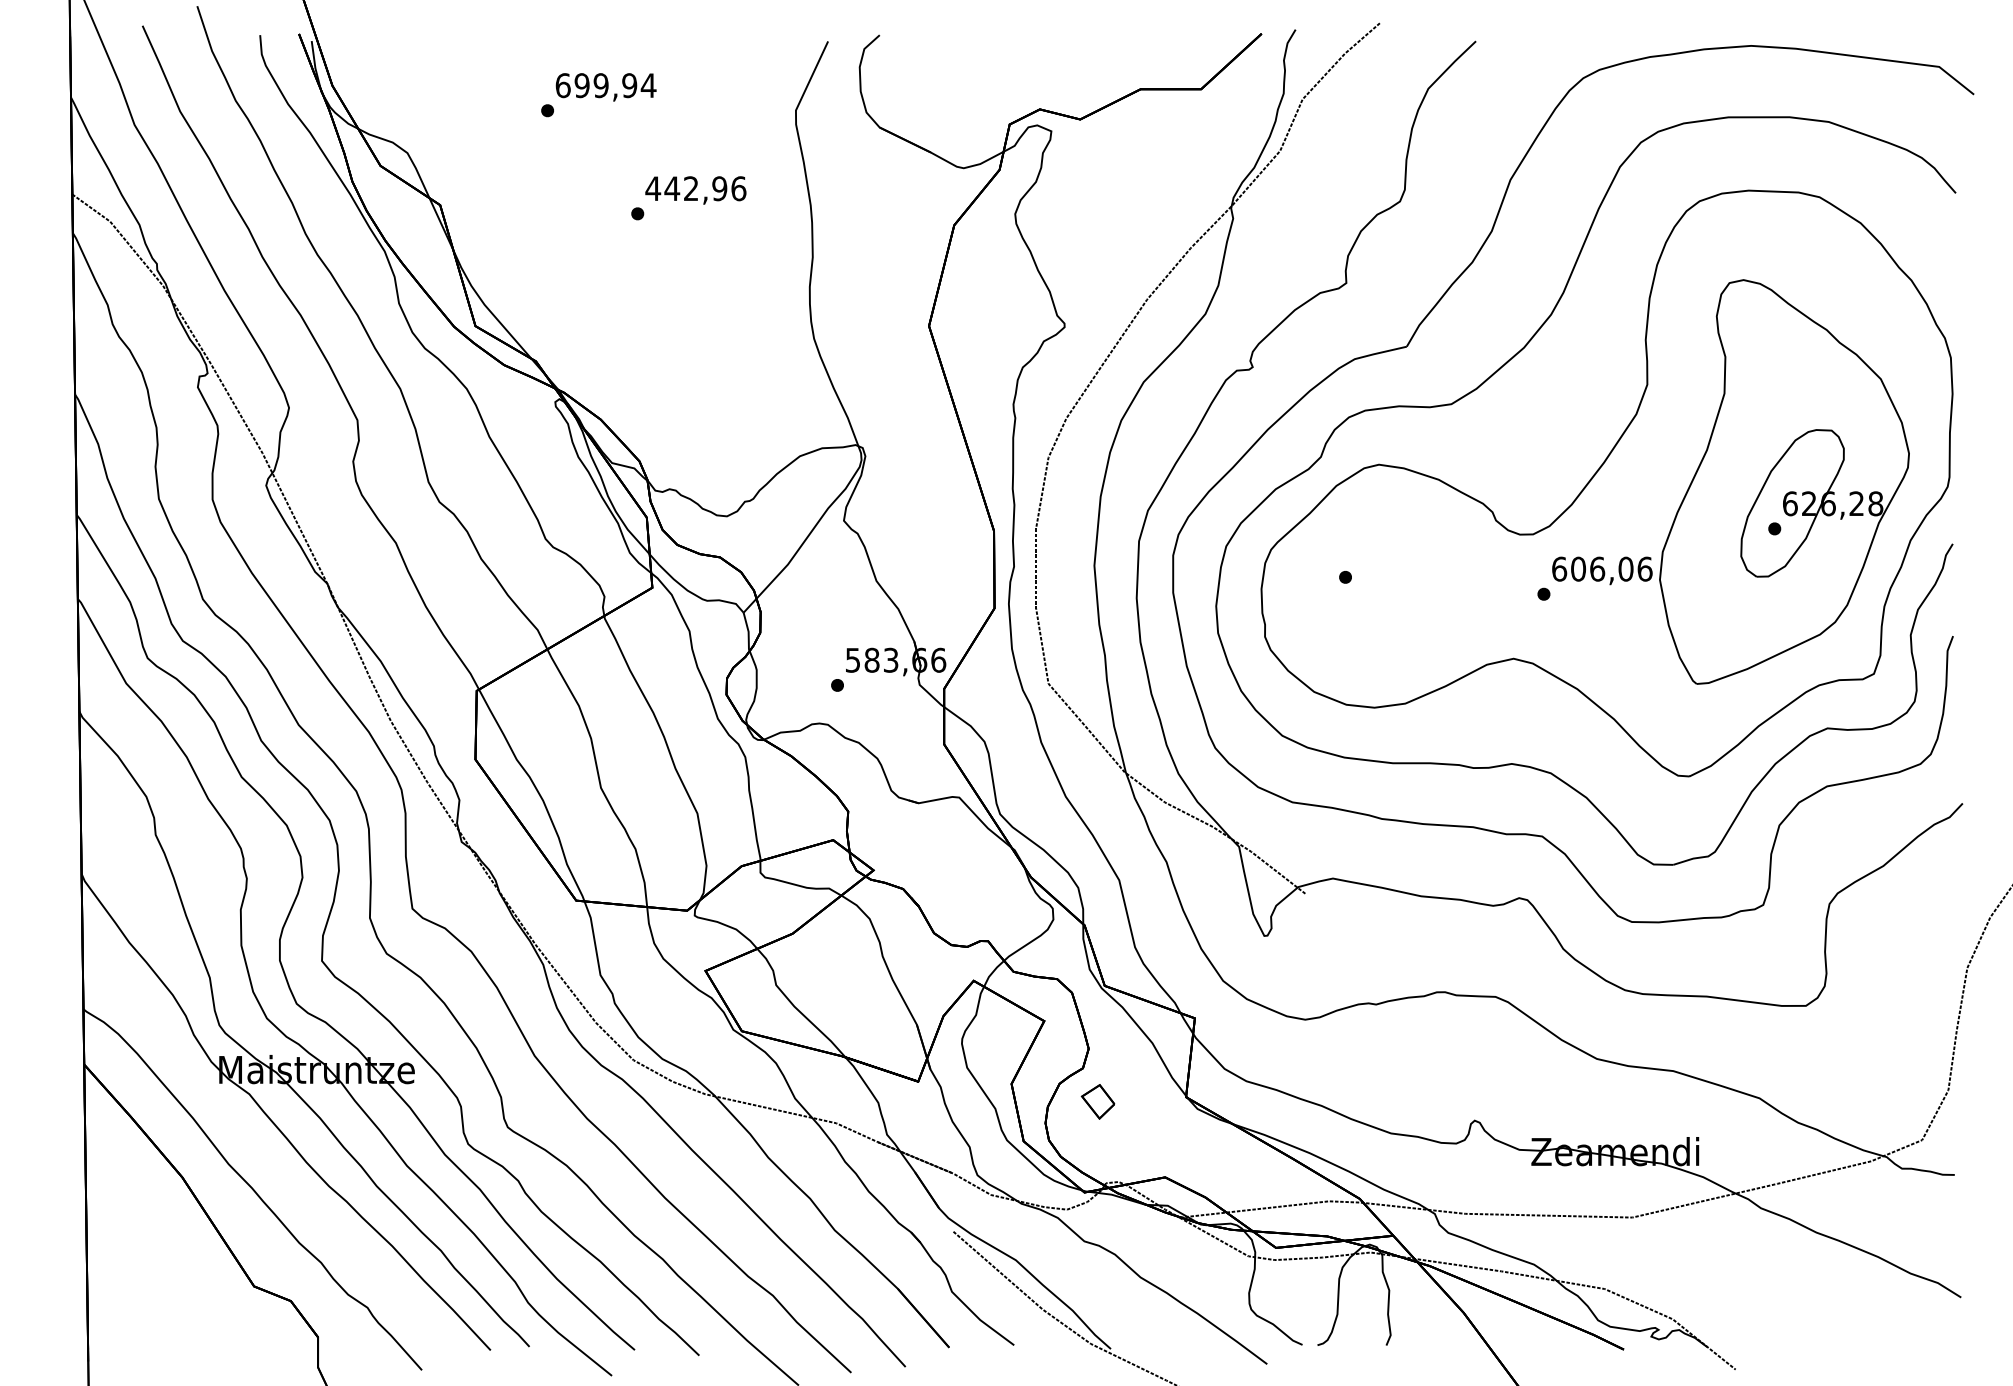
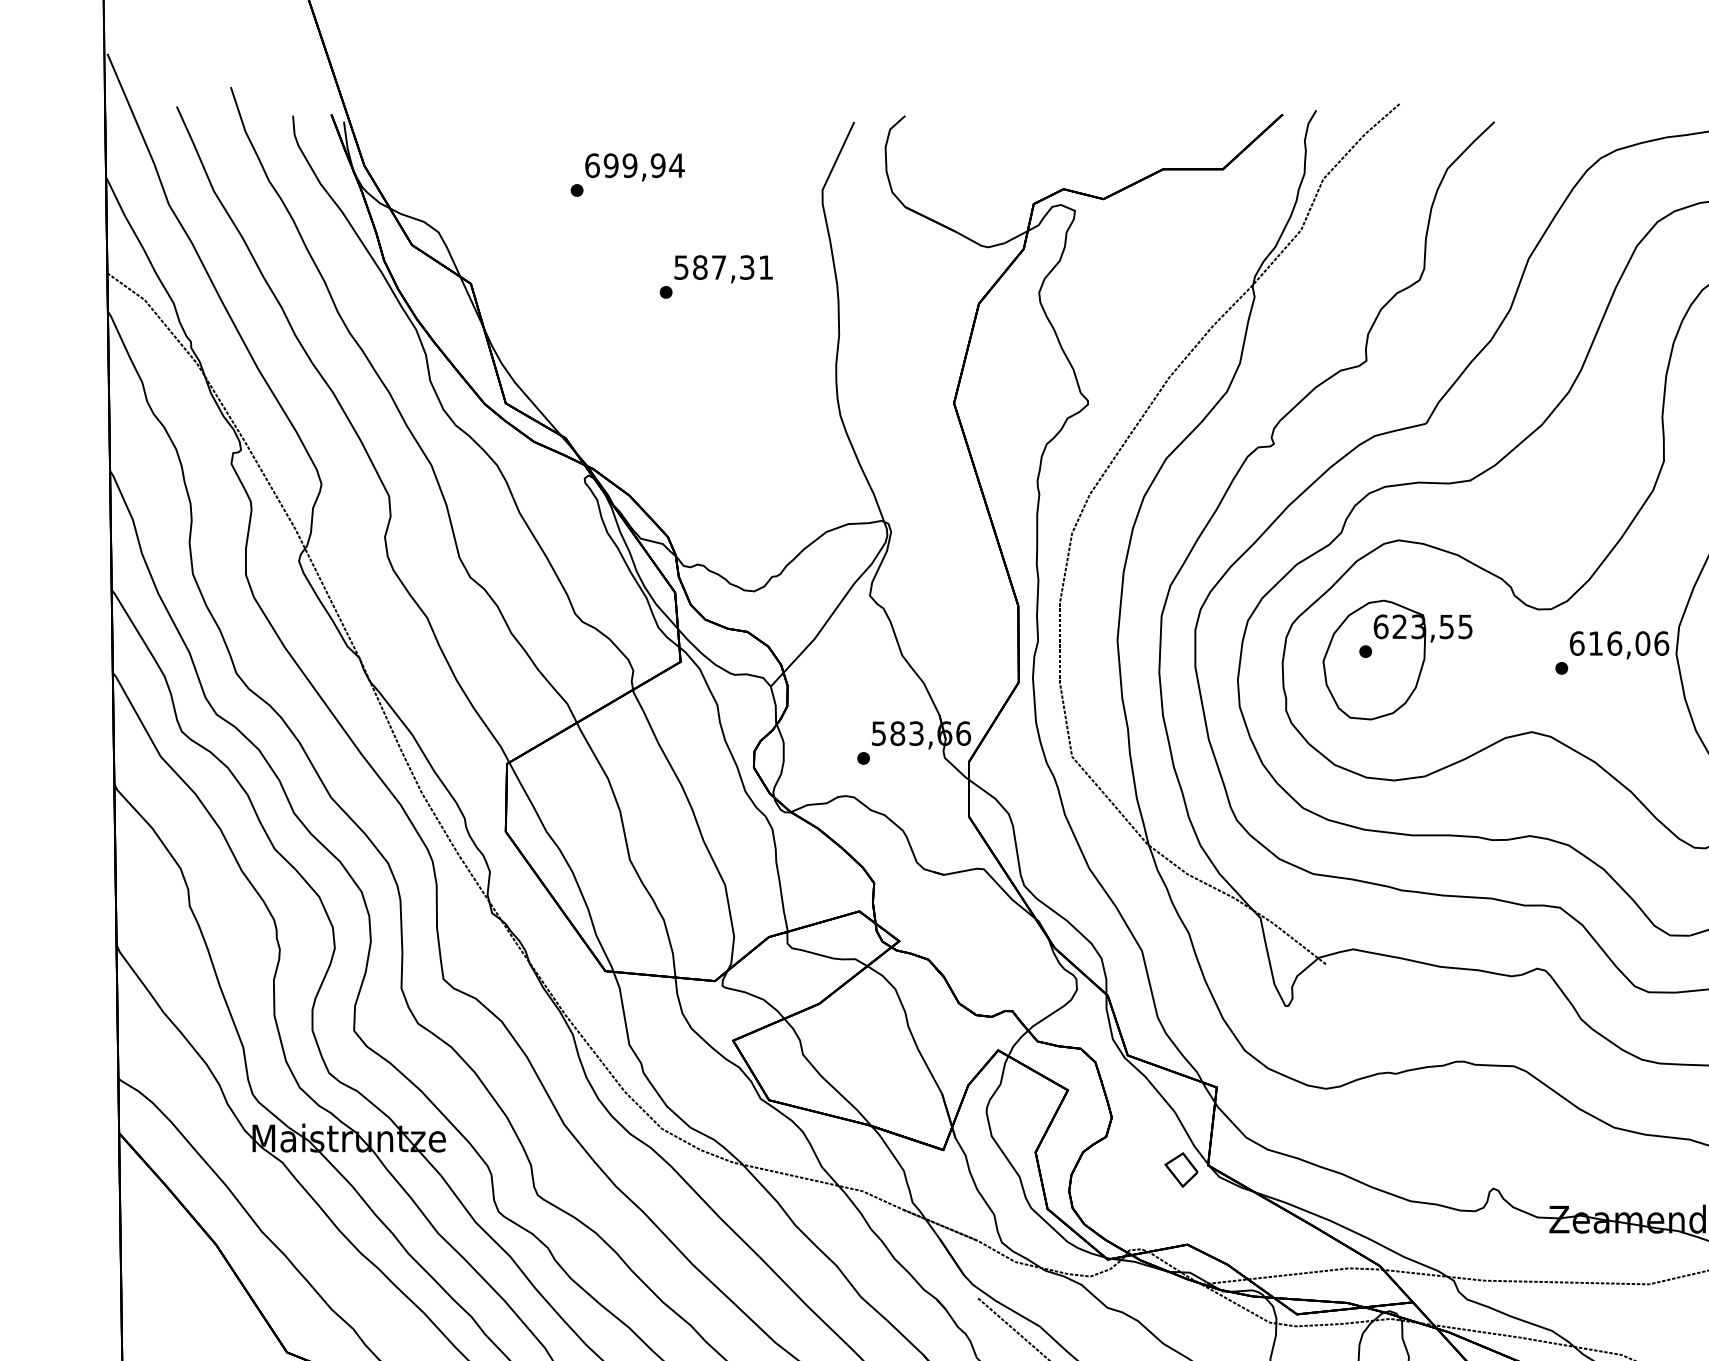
text: (695, 188) -> (723, 267), 442,96 -> 587,31
text: (1578, 568) -> (1595, 642), 606,06 -> 616,06
part: (1377, 585) -> (1397, 659), added
part: (1097, 1101) -> (1180, 1169), moved

